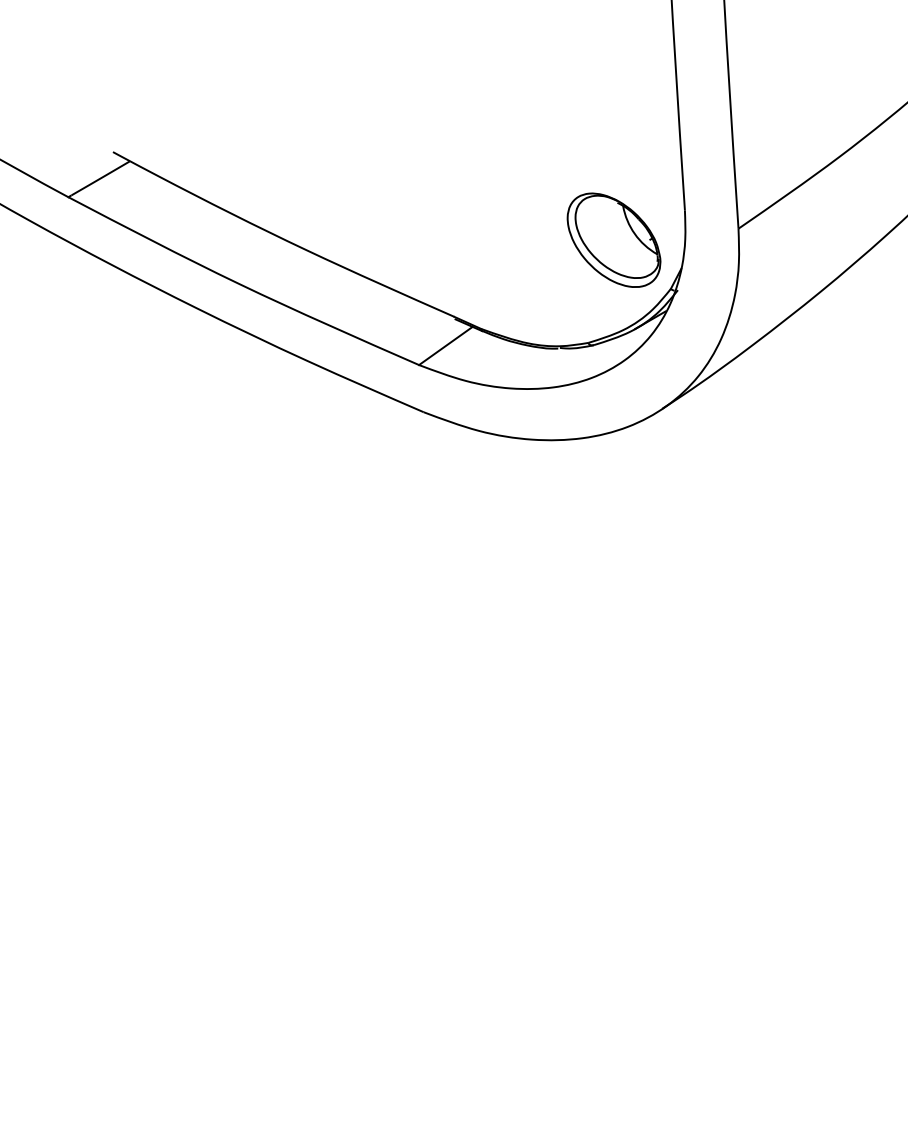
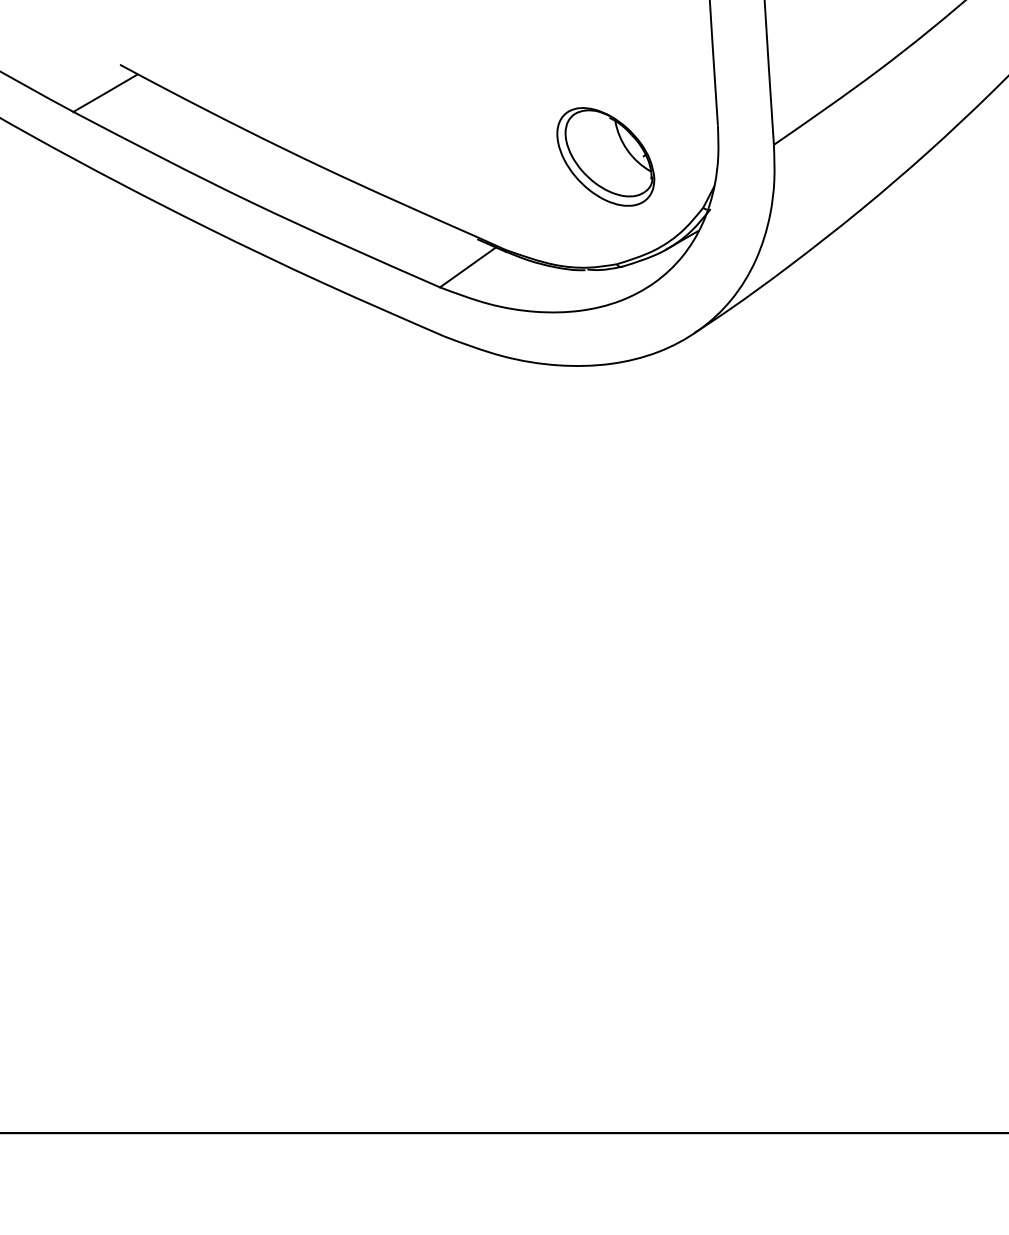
part: (613, 239) -> (605, 156), moved

